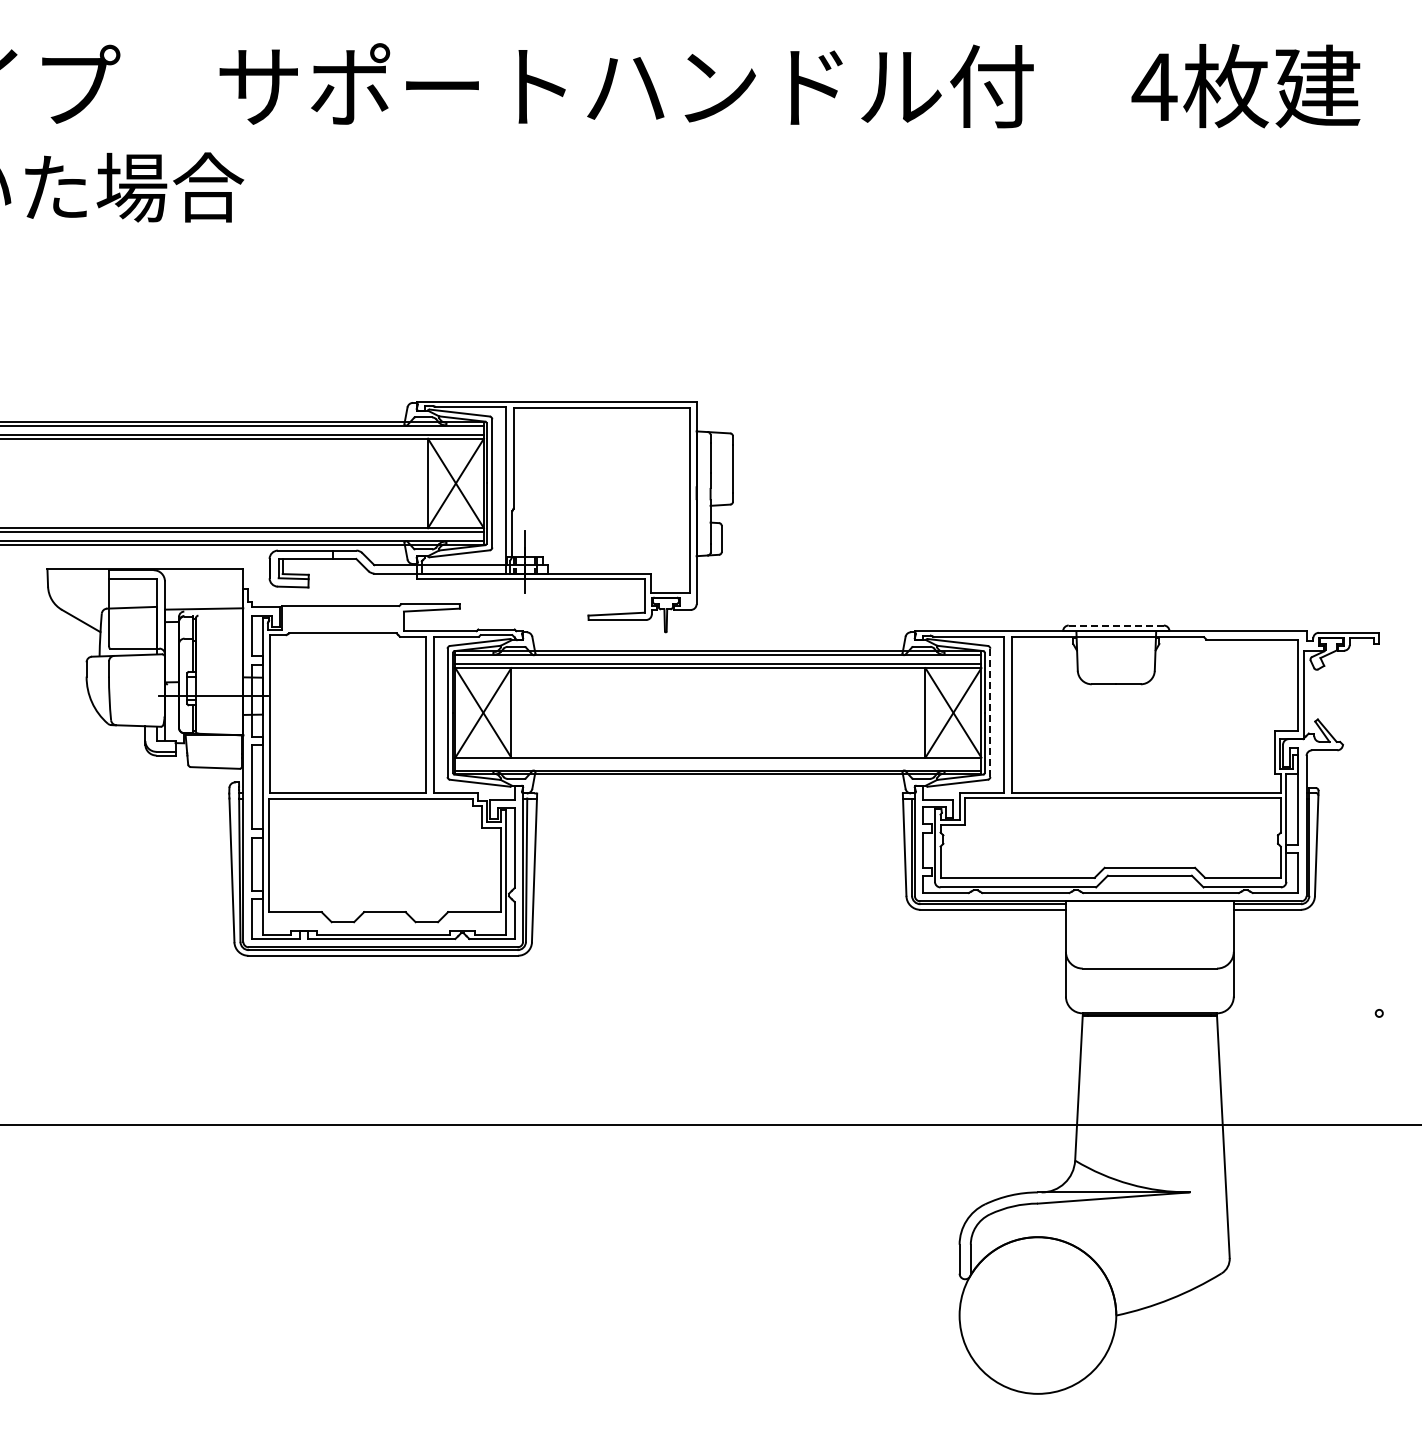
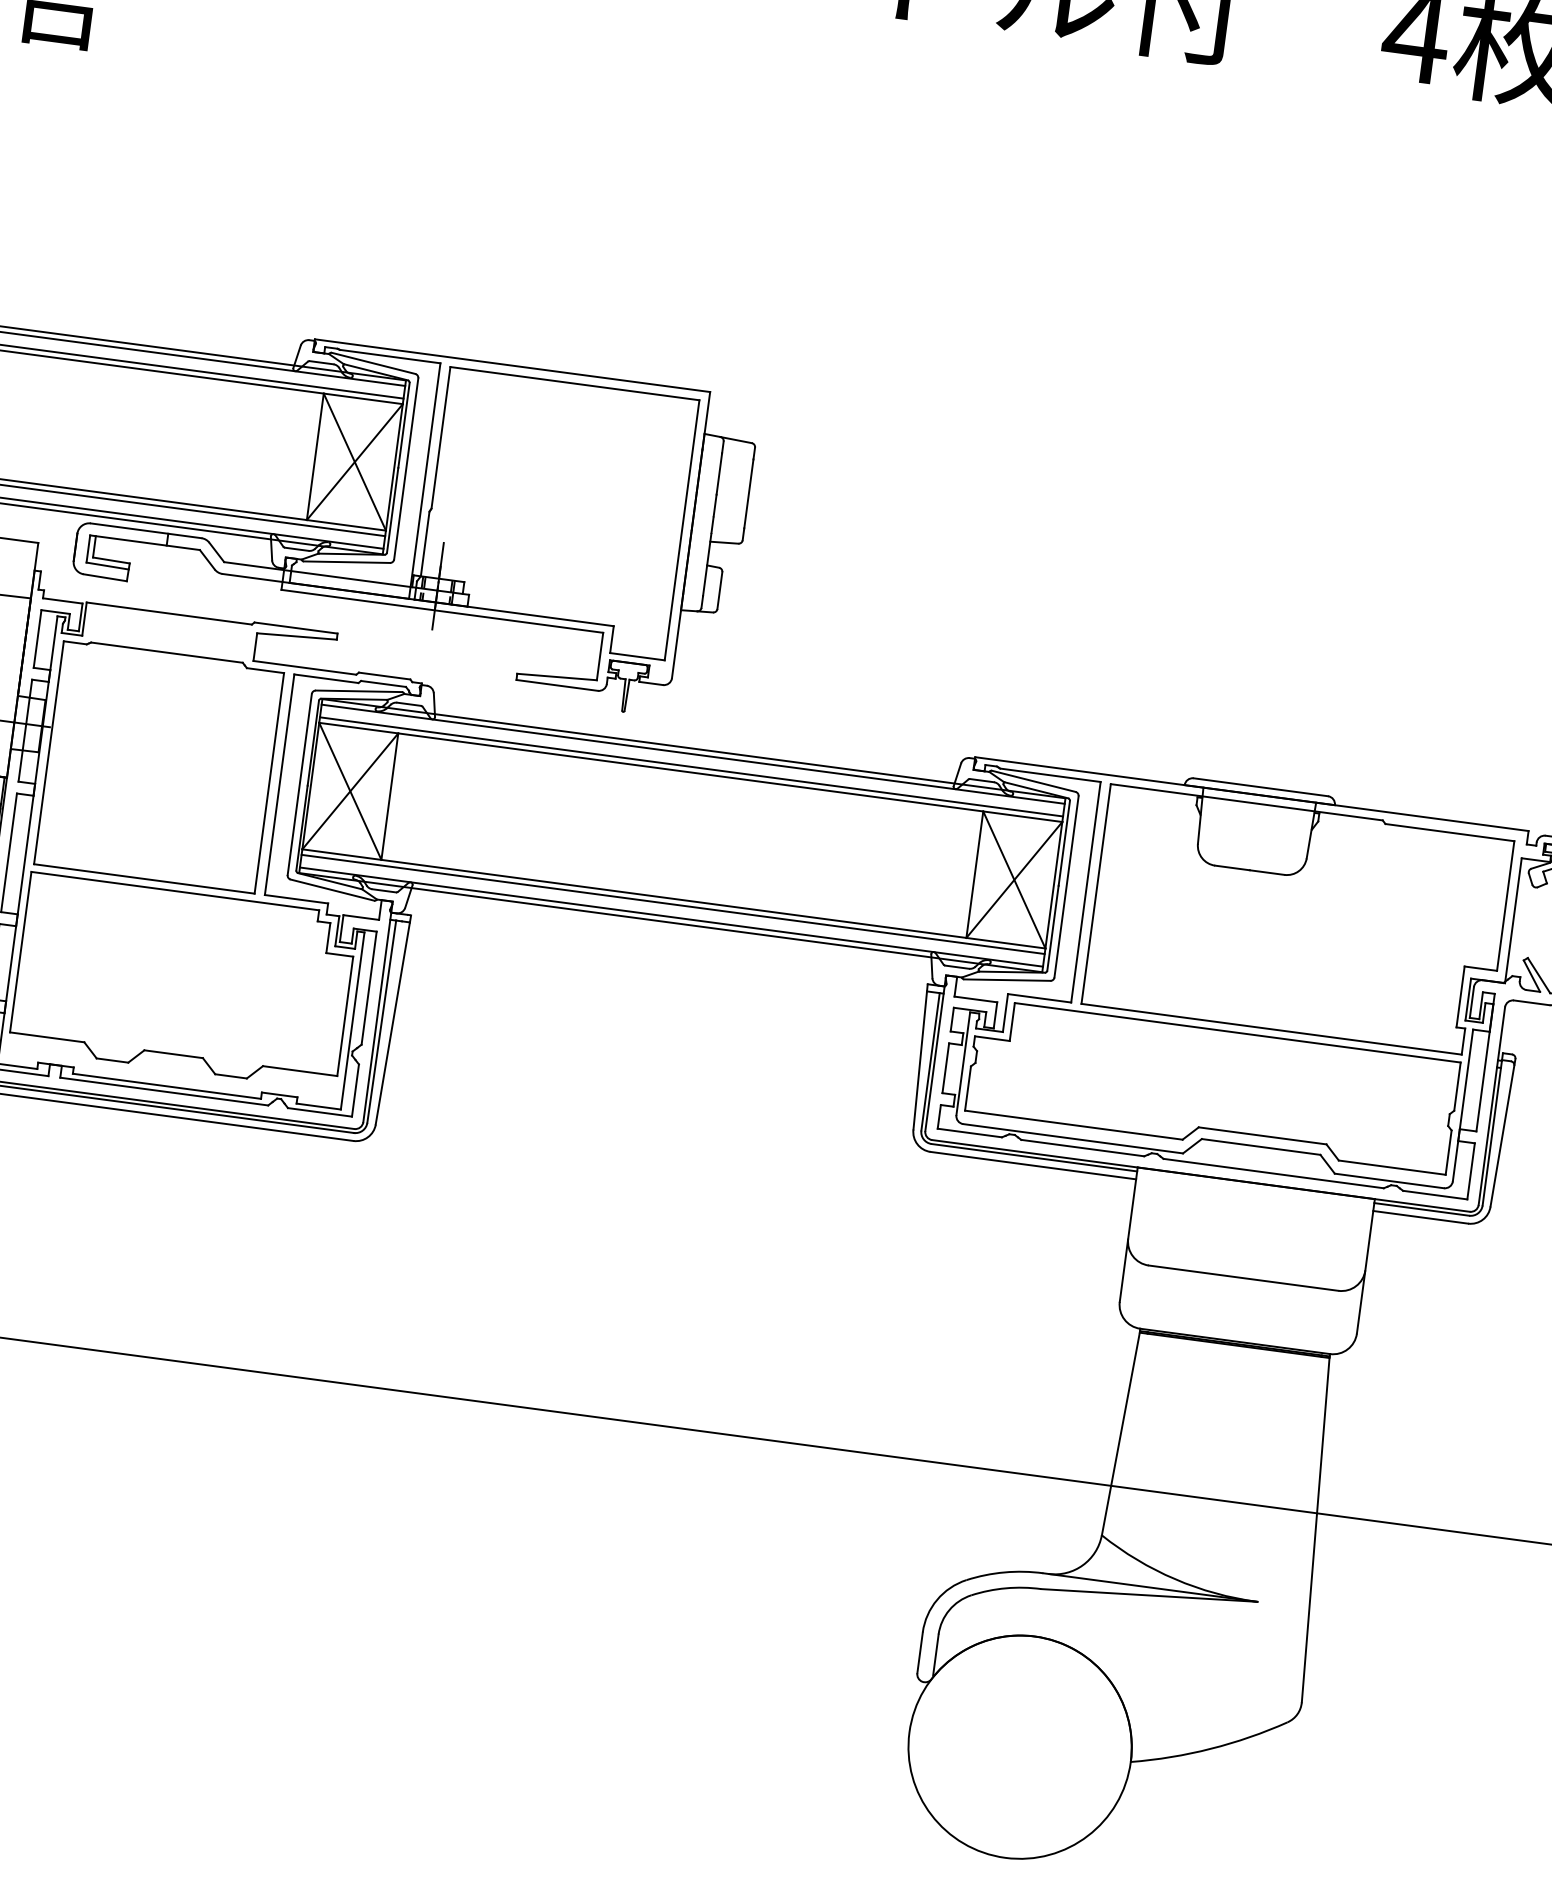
line: (1116, 625) -> (1261, 787), dashed -> solid
line: (990, 712) -> (1066, 886), dashed -> solid
line: (718, 761) -> (673, 904), added

